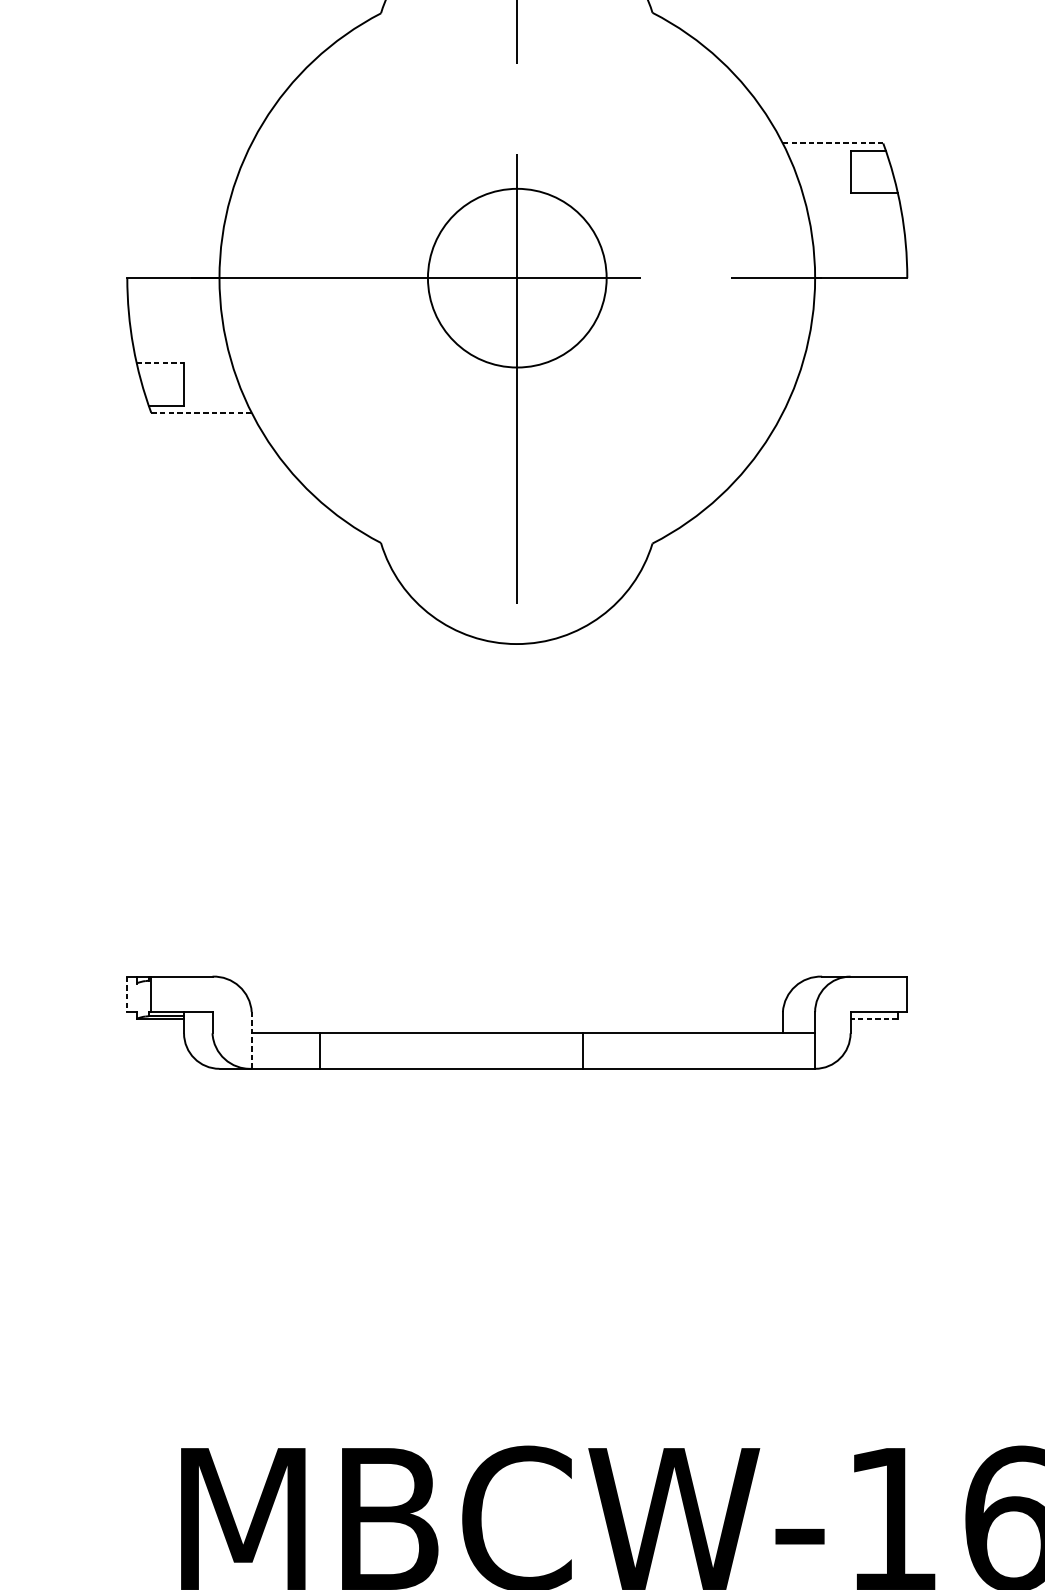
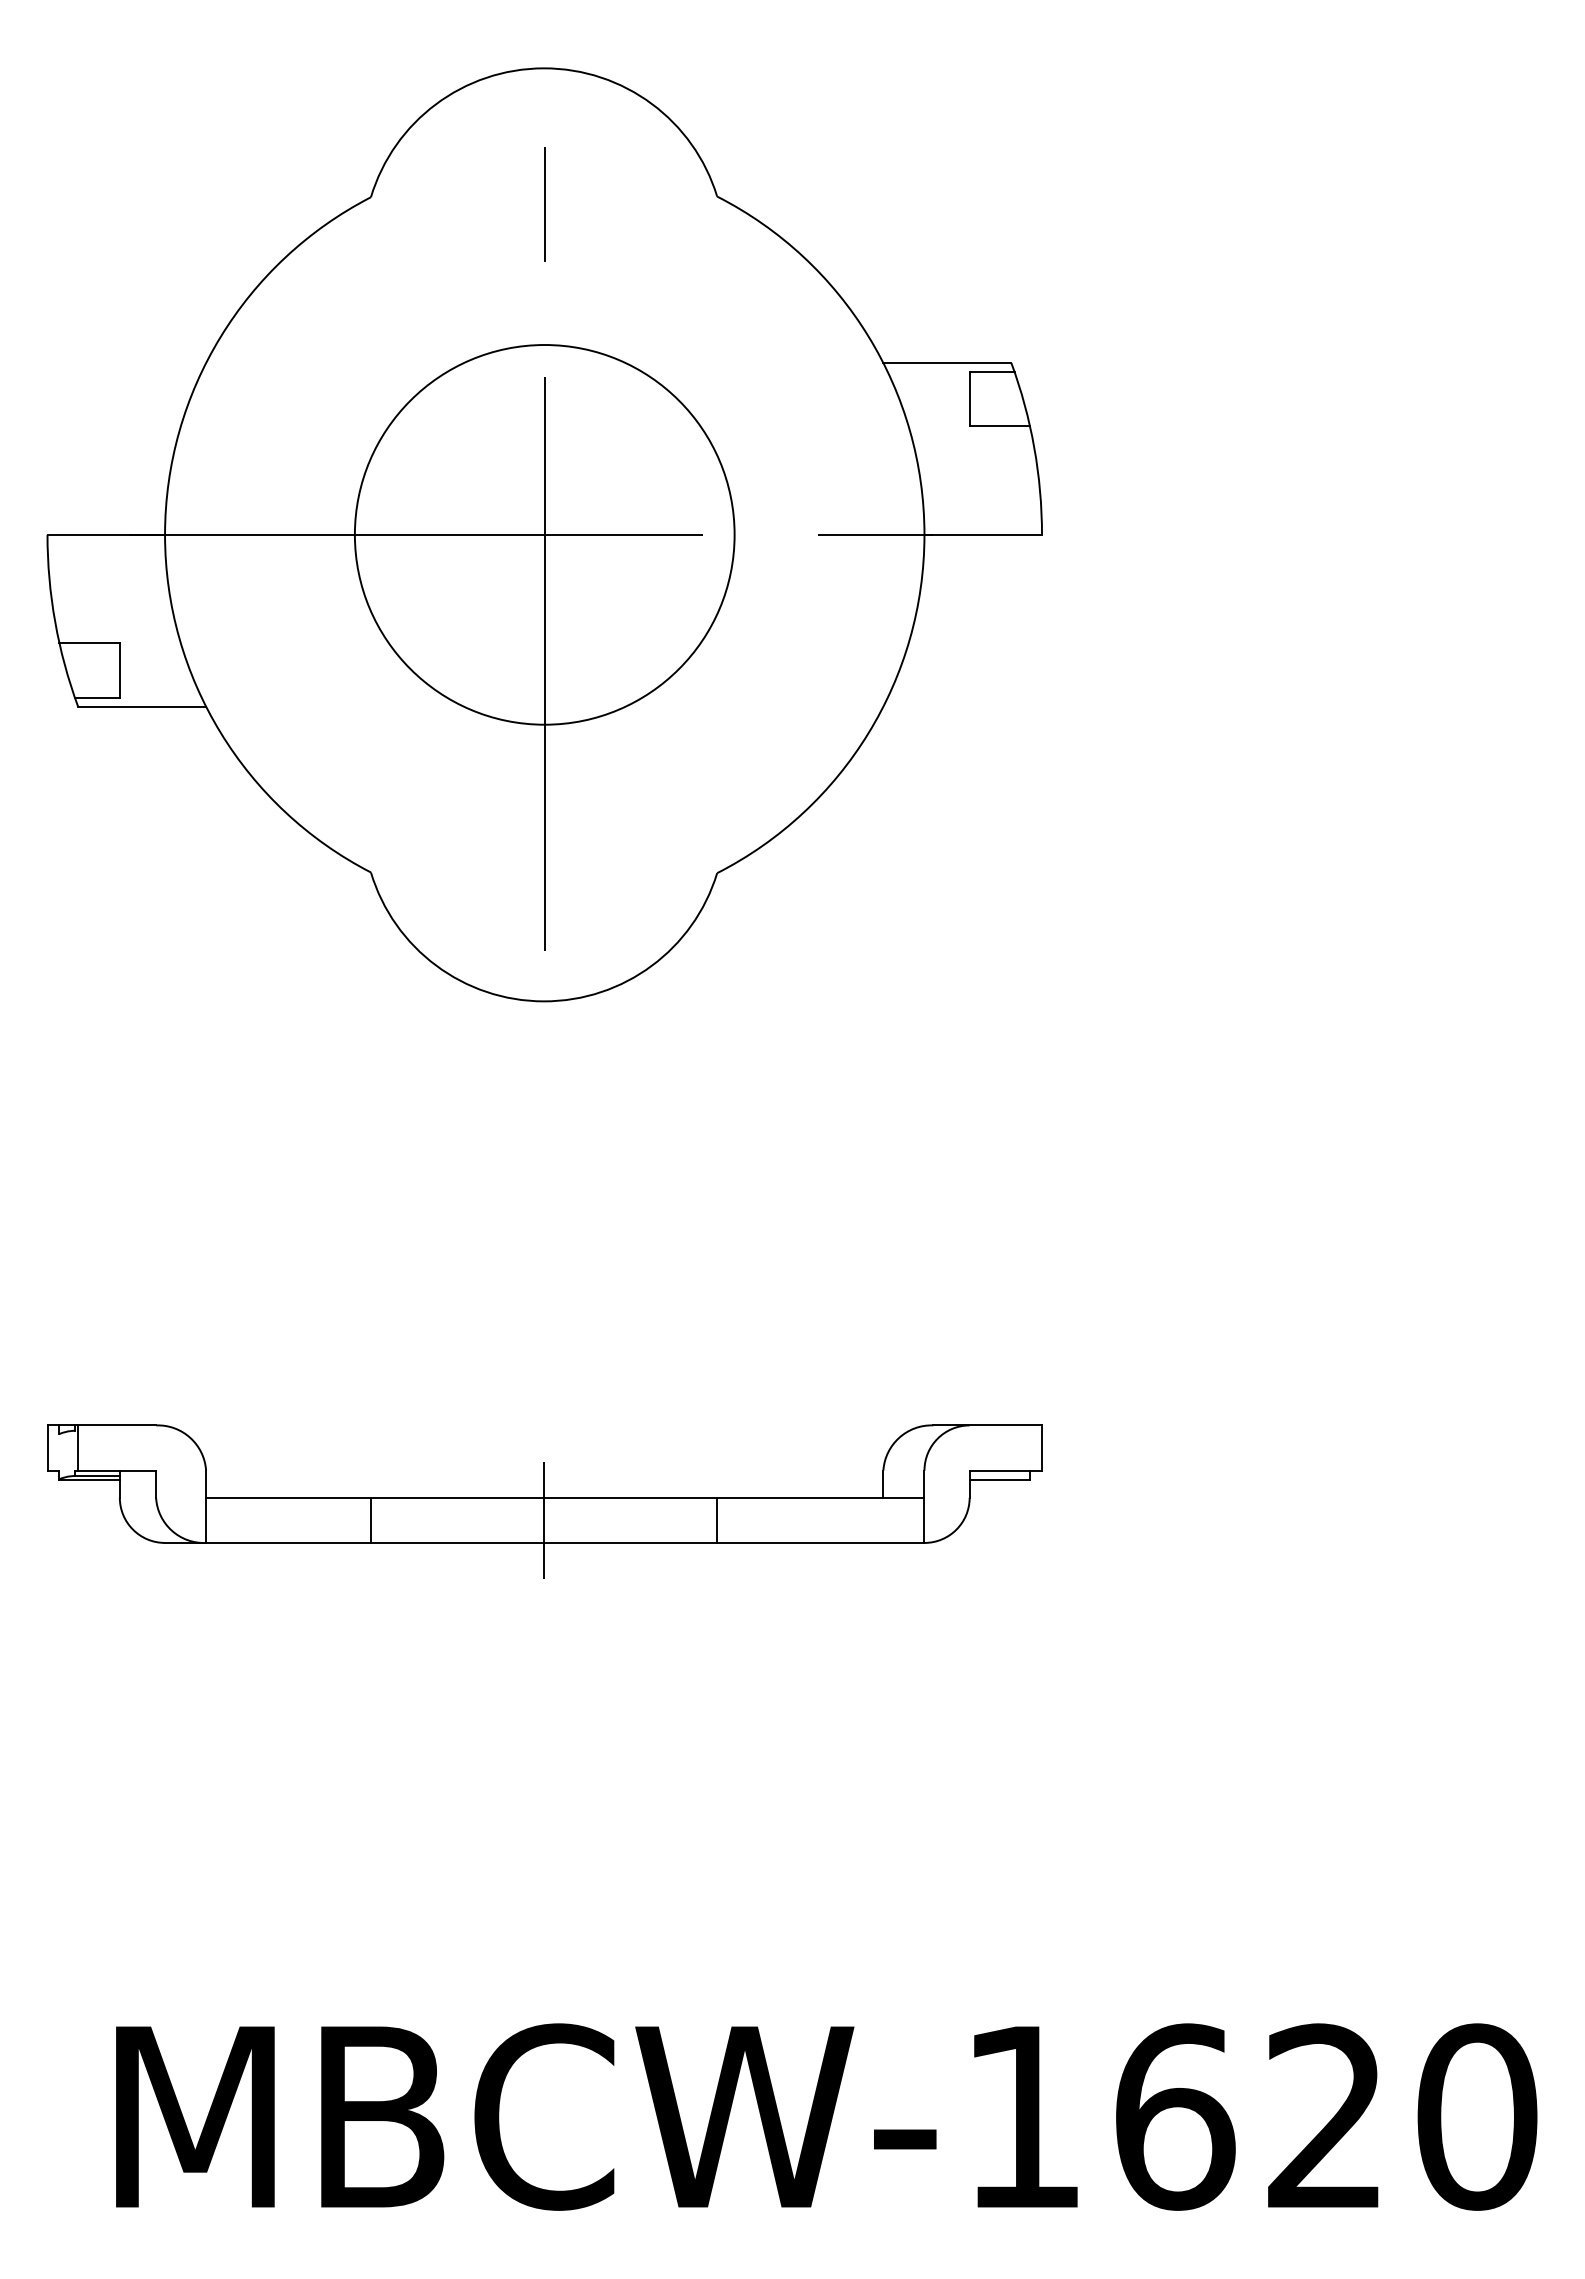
line: (833, 143) -> (947, 363), dashed -> solid
circle: (517, 277) -> (544, 534), size x1.67
line: (161, 363) -> (90, 643), dashed -> solid
line: (201, 412) -> (142, 706), dashed -> solid
line: (127, 994) -> (47, 1448), dashed -> solid
line: (873, 1019) -> (999, 1479), dashed -> solid
line: (252, 1040) -> (206, 1506), dashed -> solid
line: (319, 1050) -> (370, 1519), moved
line: (582, 1050) -> (717, 1519), moved
line: (517, 1051) -> (544, 1520), added

